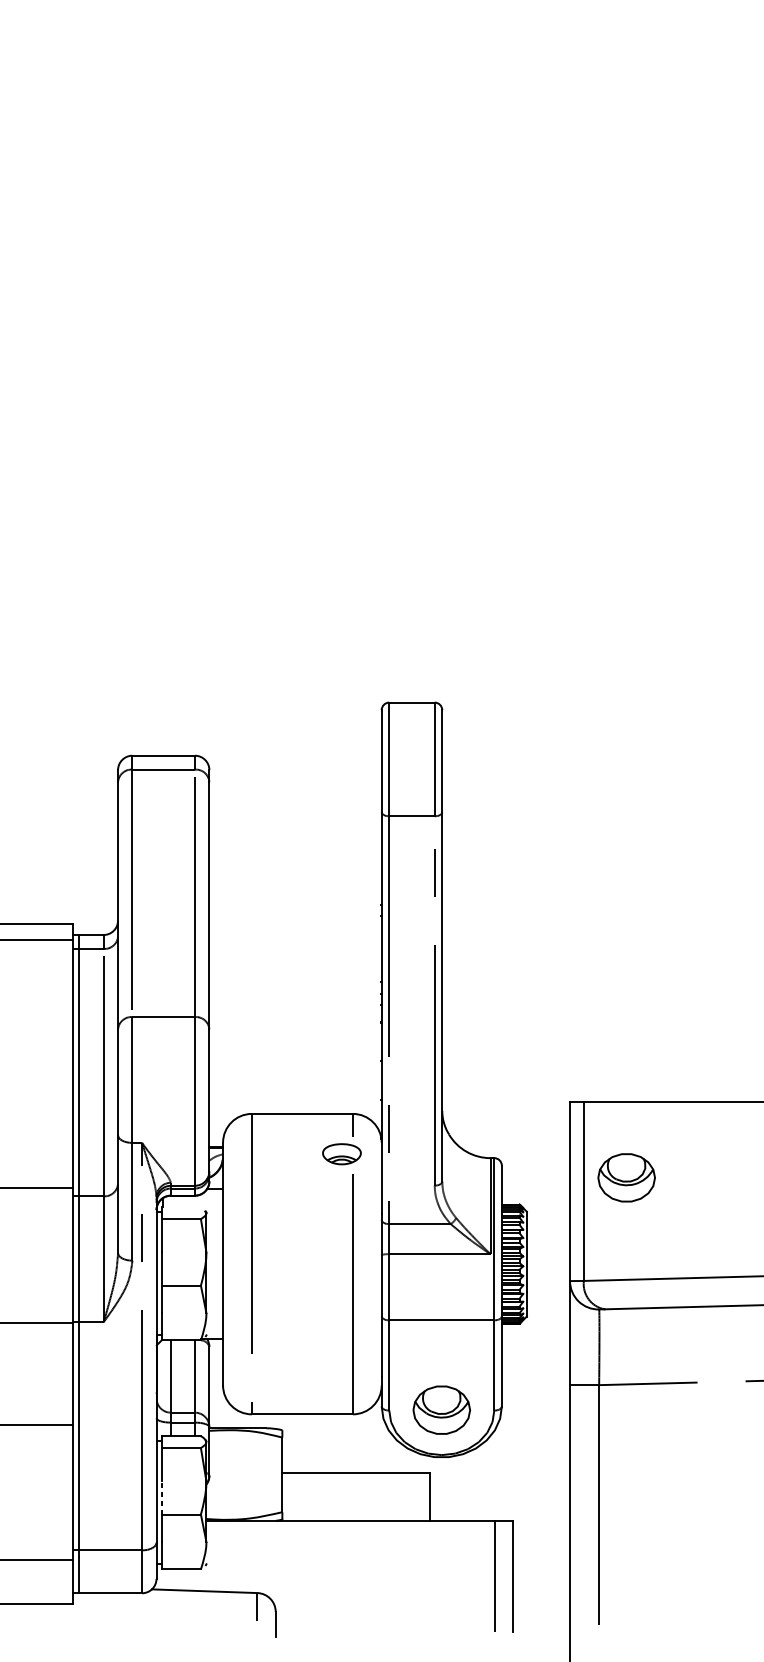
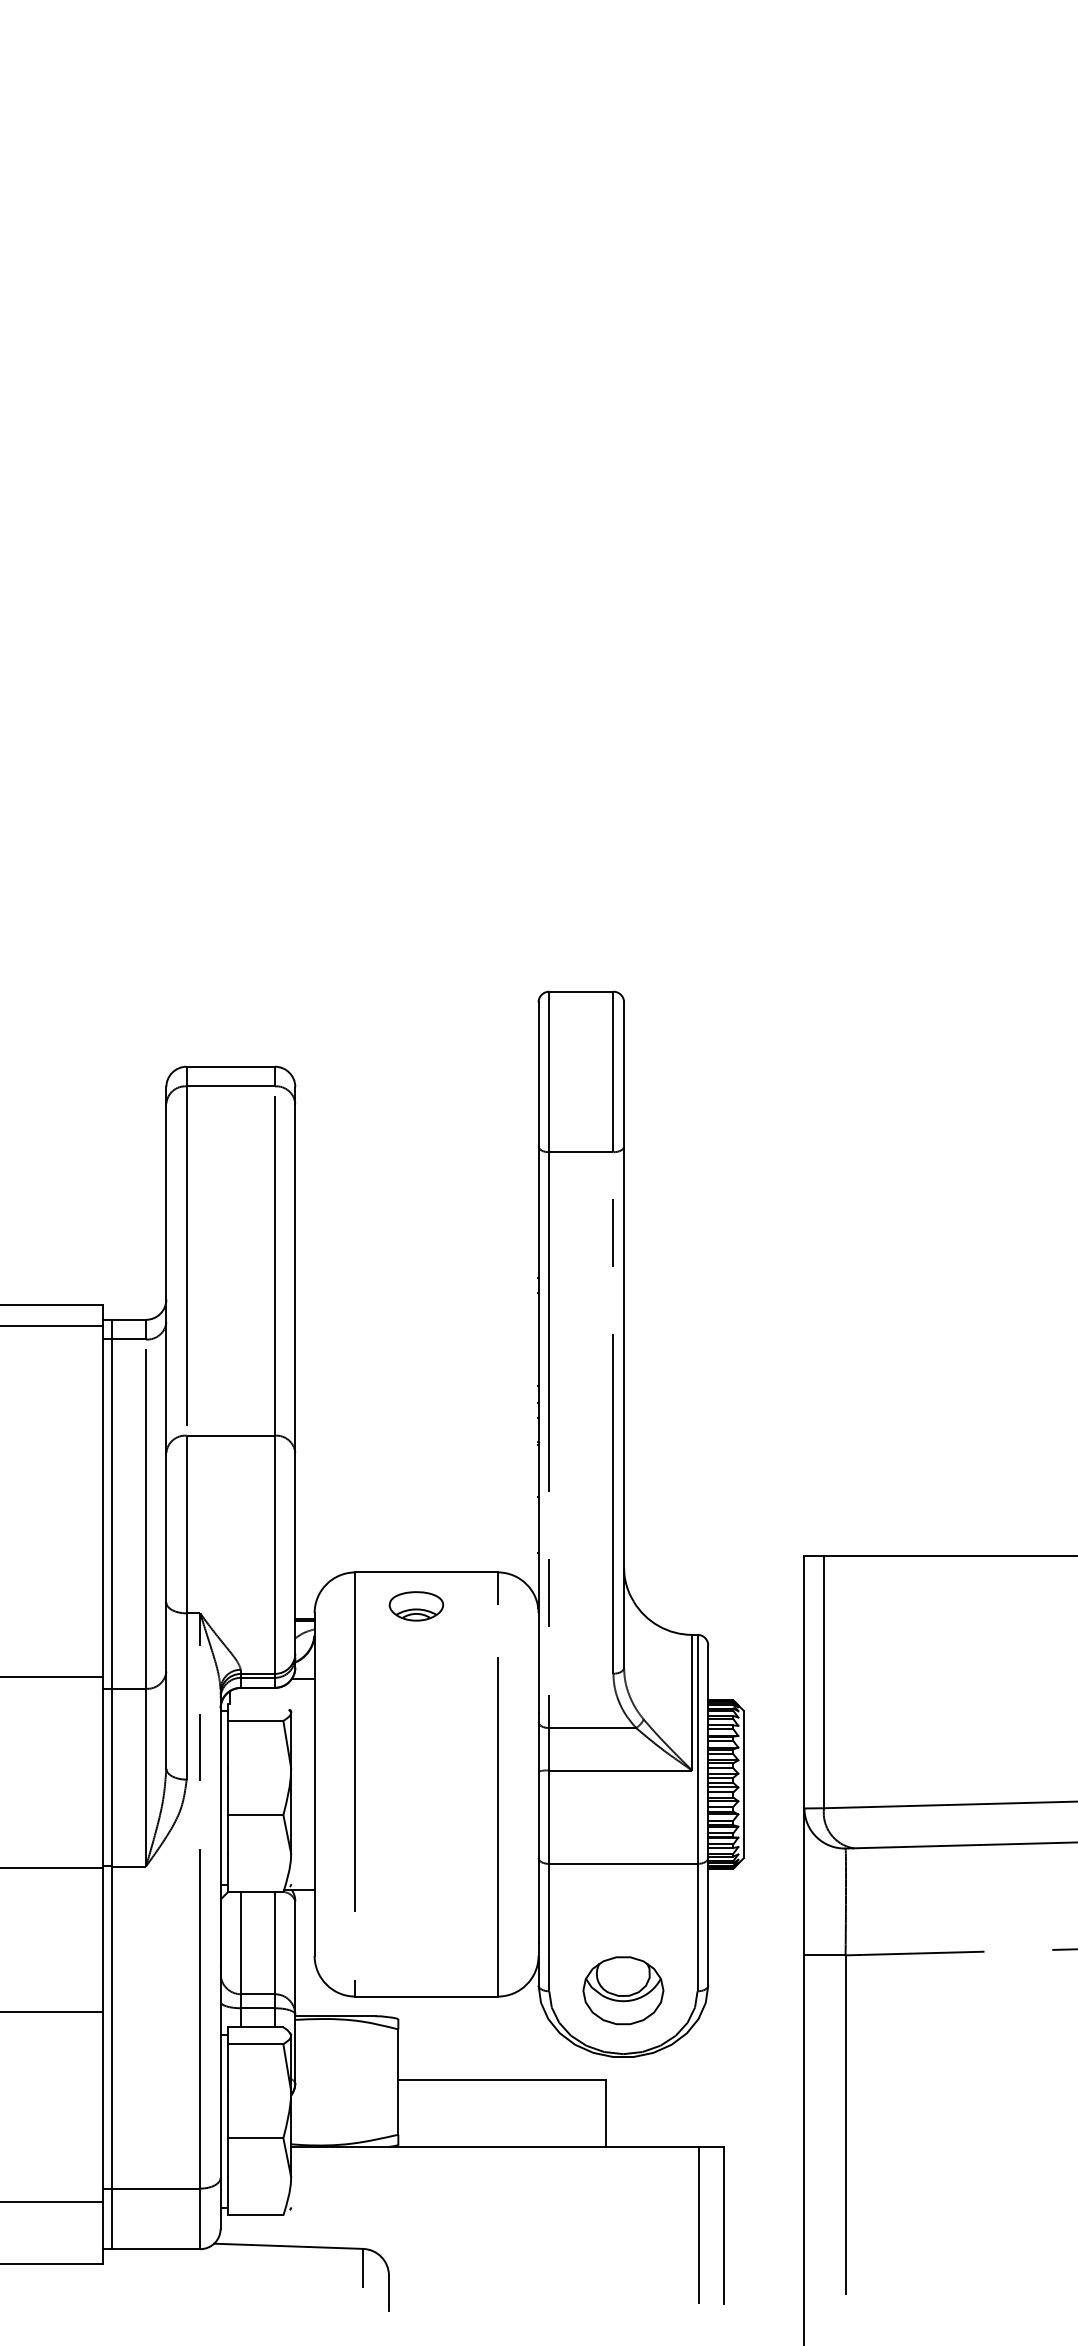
part: (341, 1154) -> (416, 1606), moved
part: (626, 1177) -> (884, 1662), removed
line: (162, 1497) -> (228, 2114), dashed -> solid

